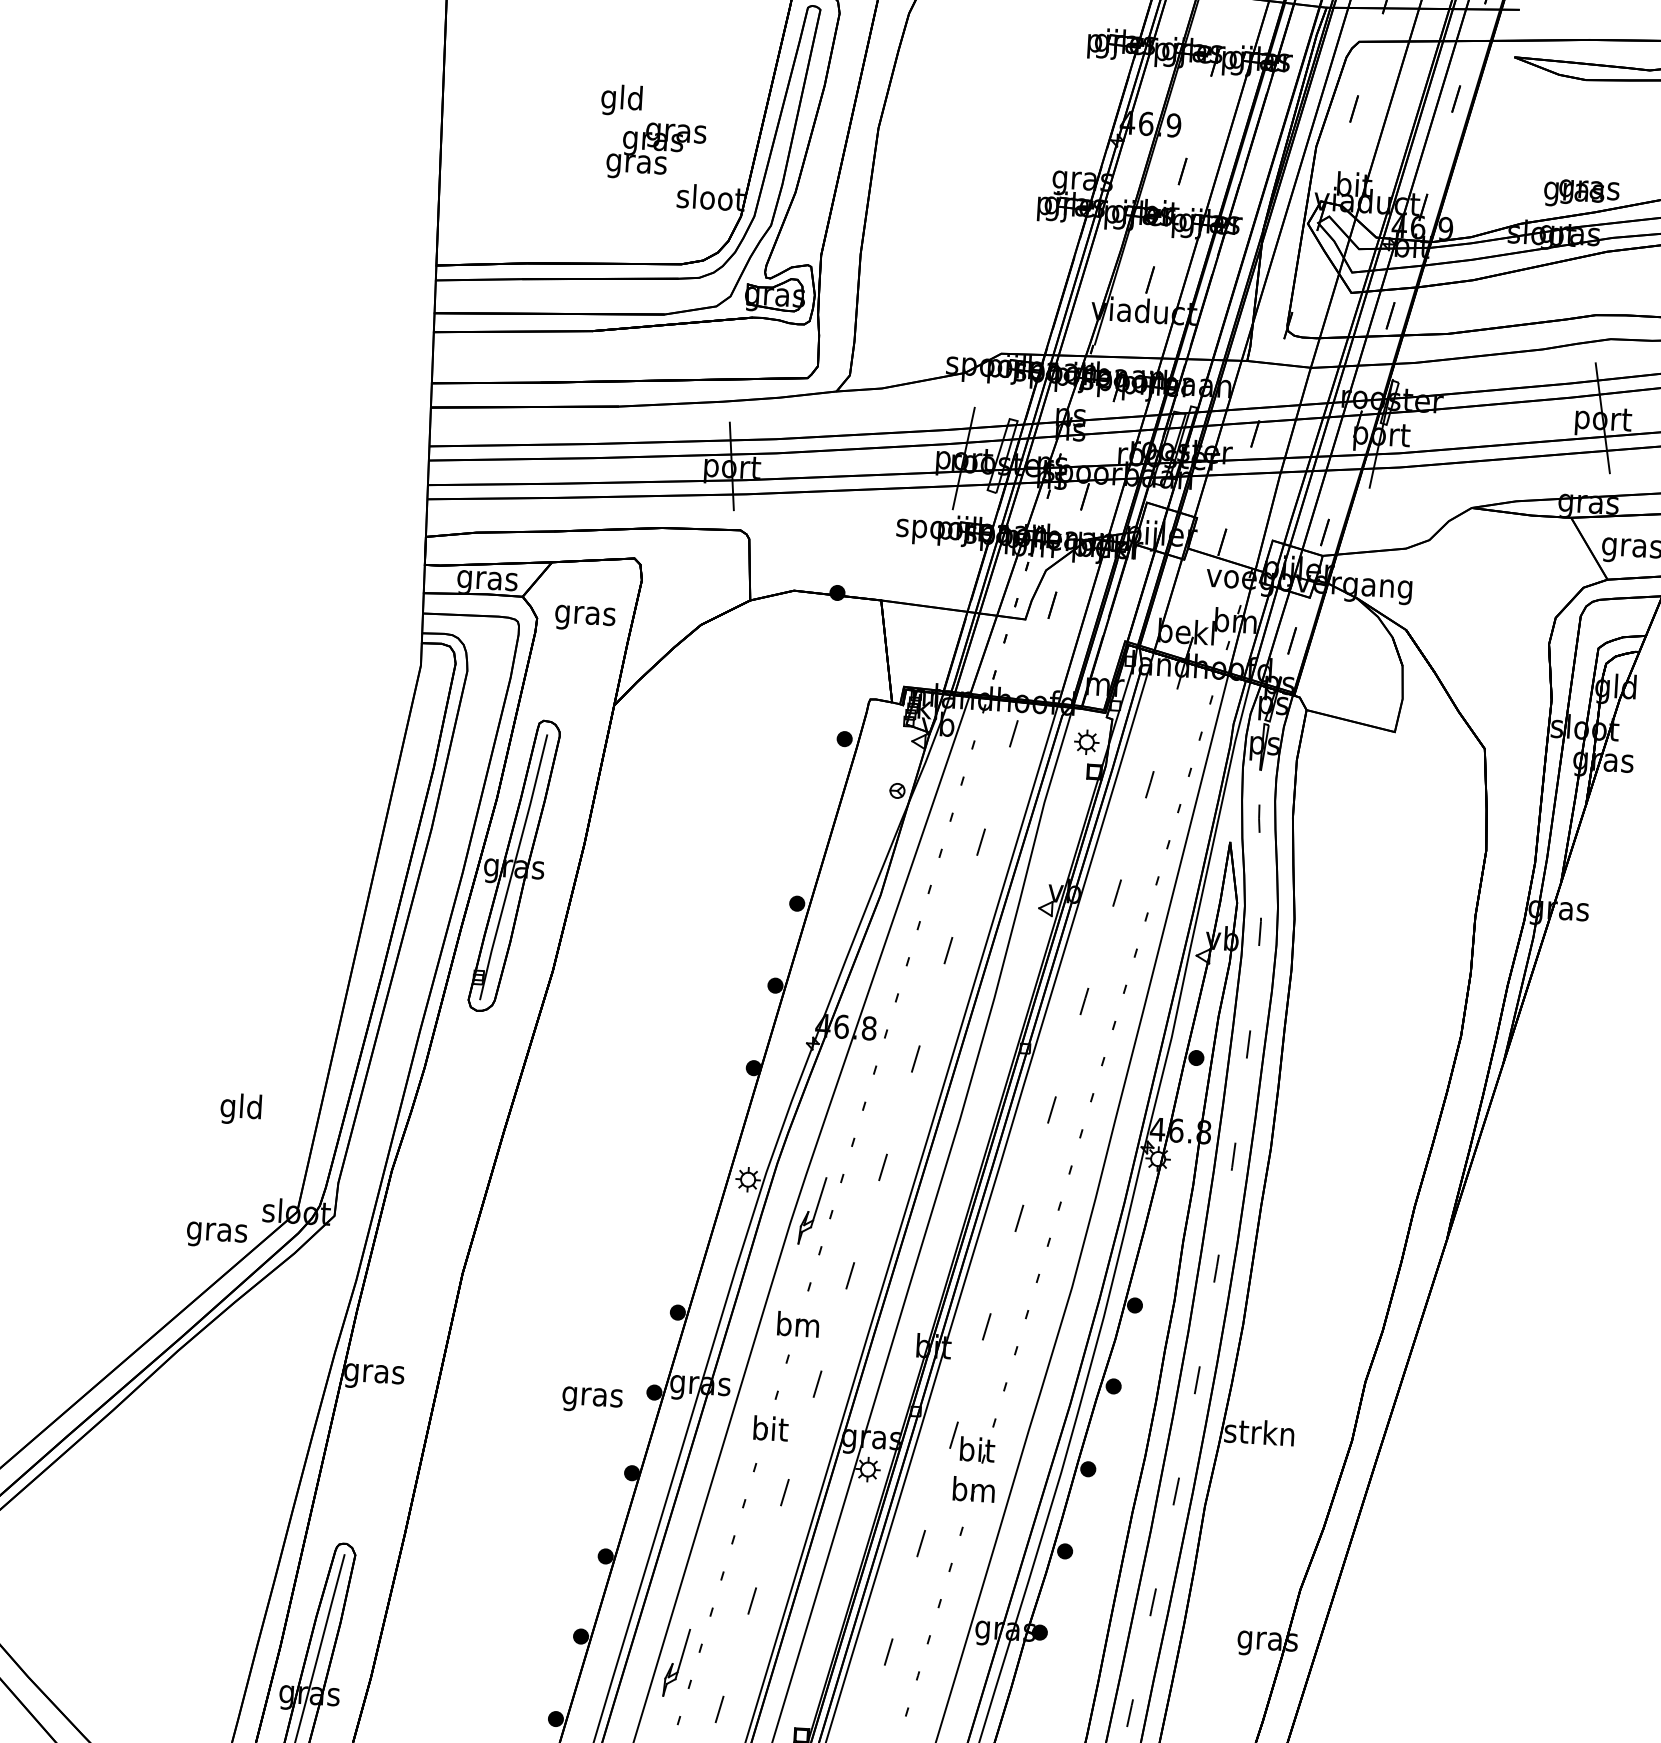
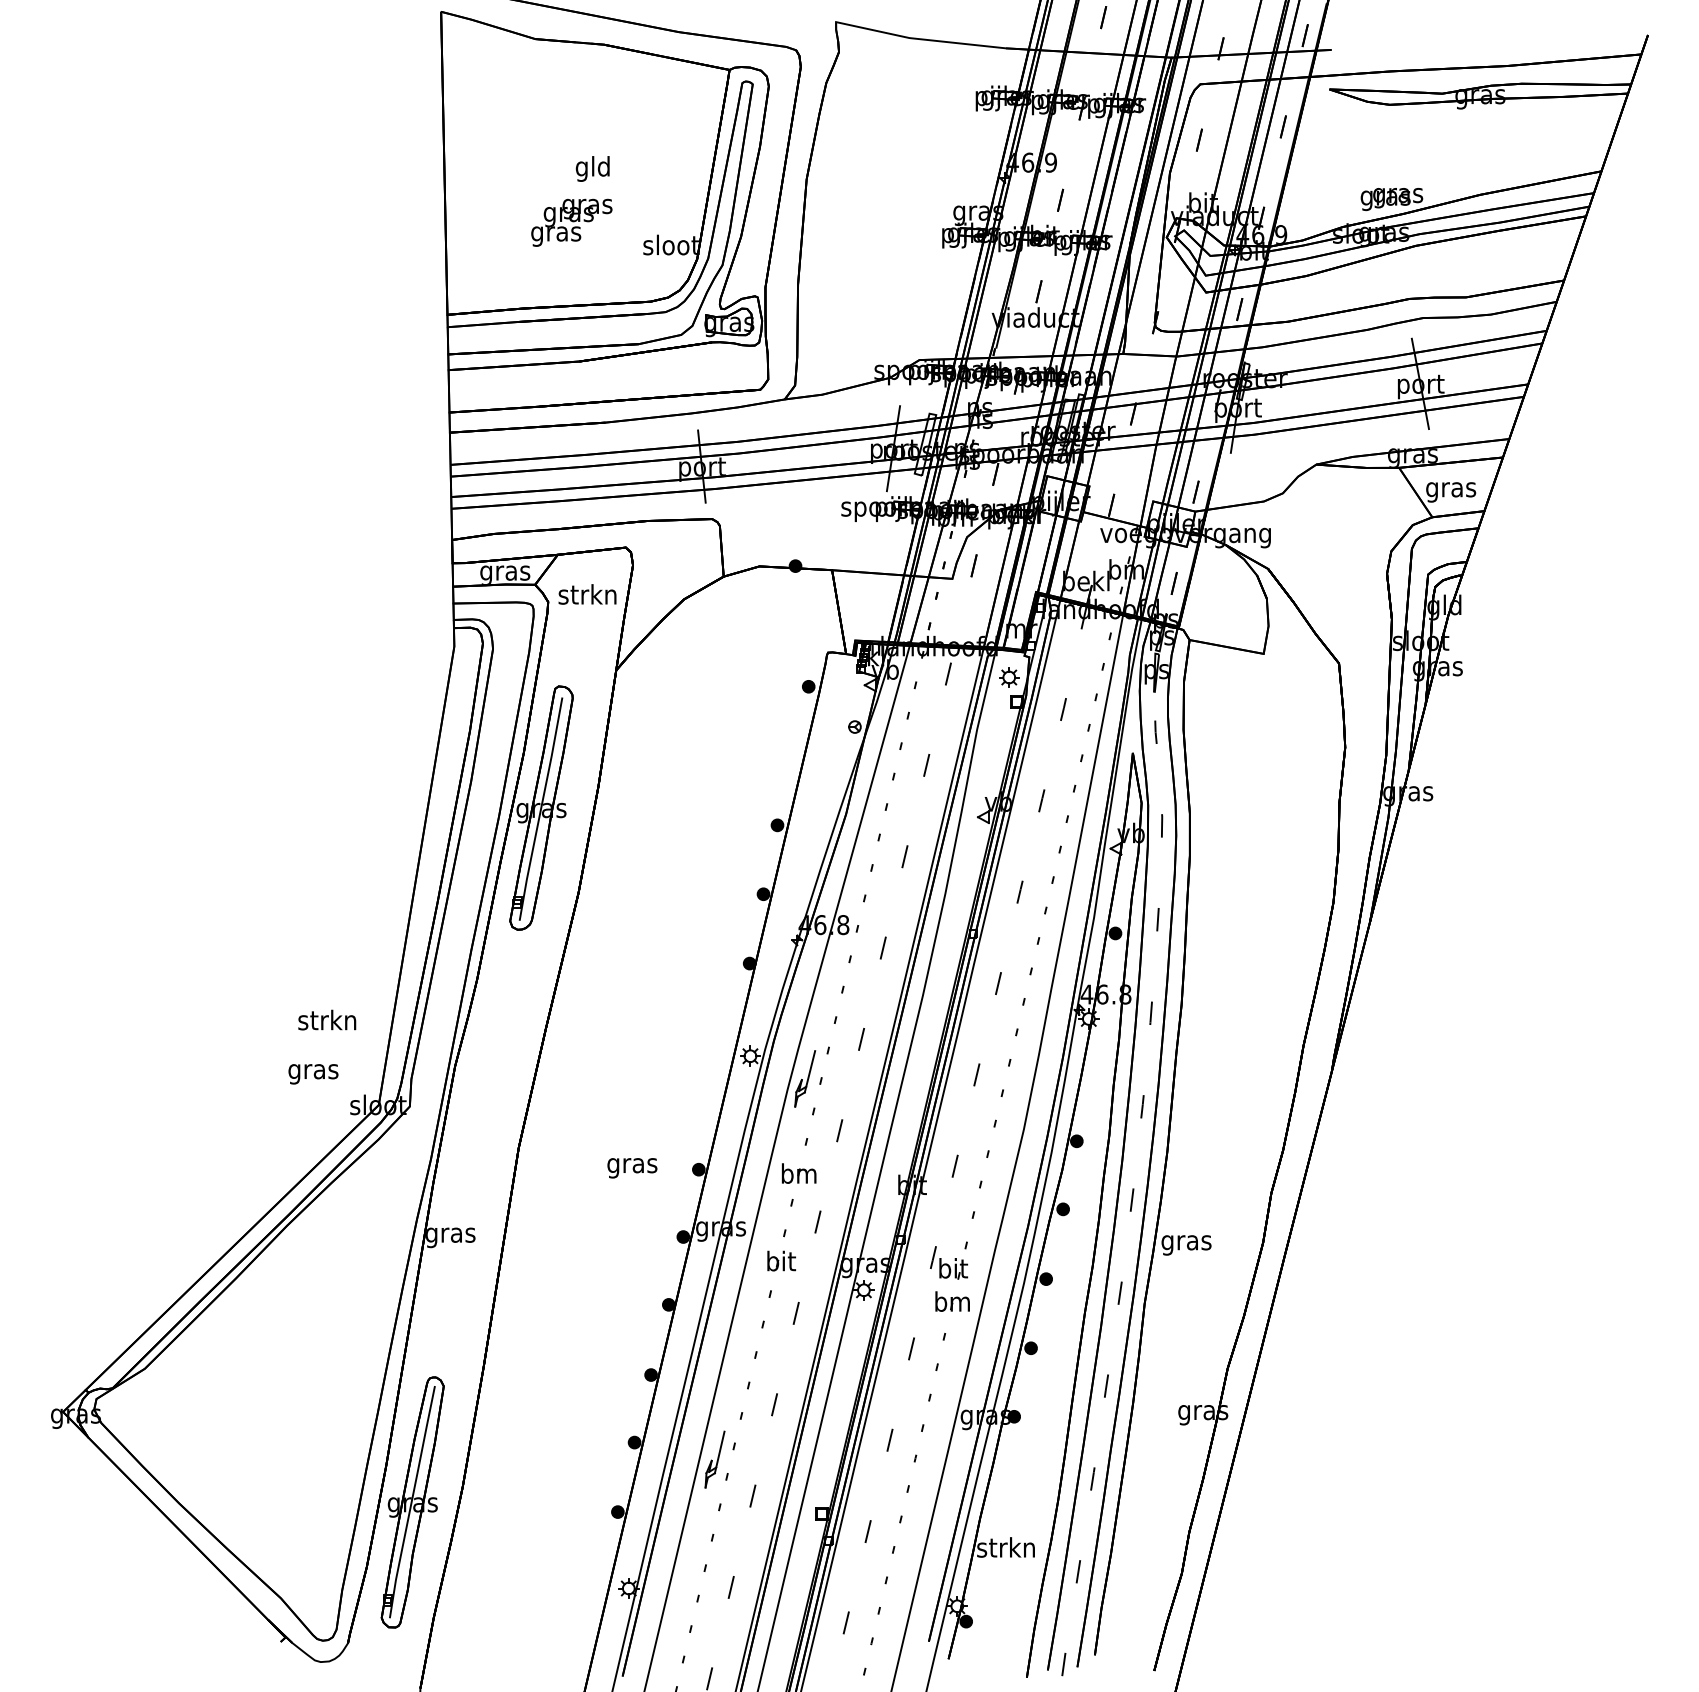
text: (655, 151) -> (571, 222), moved
text: (584, 614) -> (587, 596), gras -> strkn
text: (241, 1108) -> (327, 1022), gld -> strkn
text: (216, 1235) -> (313, 1074), moved
text: (592, 1400) -> (632, 1168), moved
text: (1258, 1435) -> (1185, 1242), strkn -> gras

